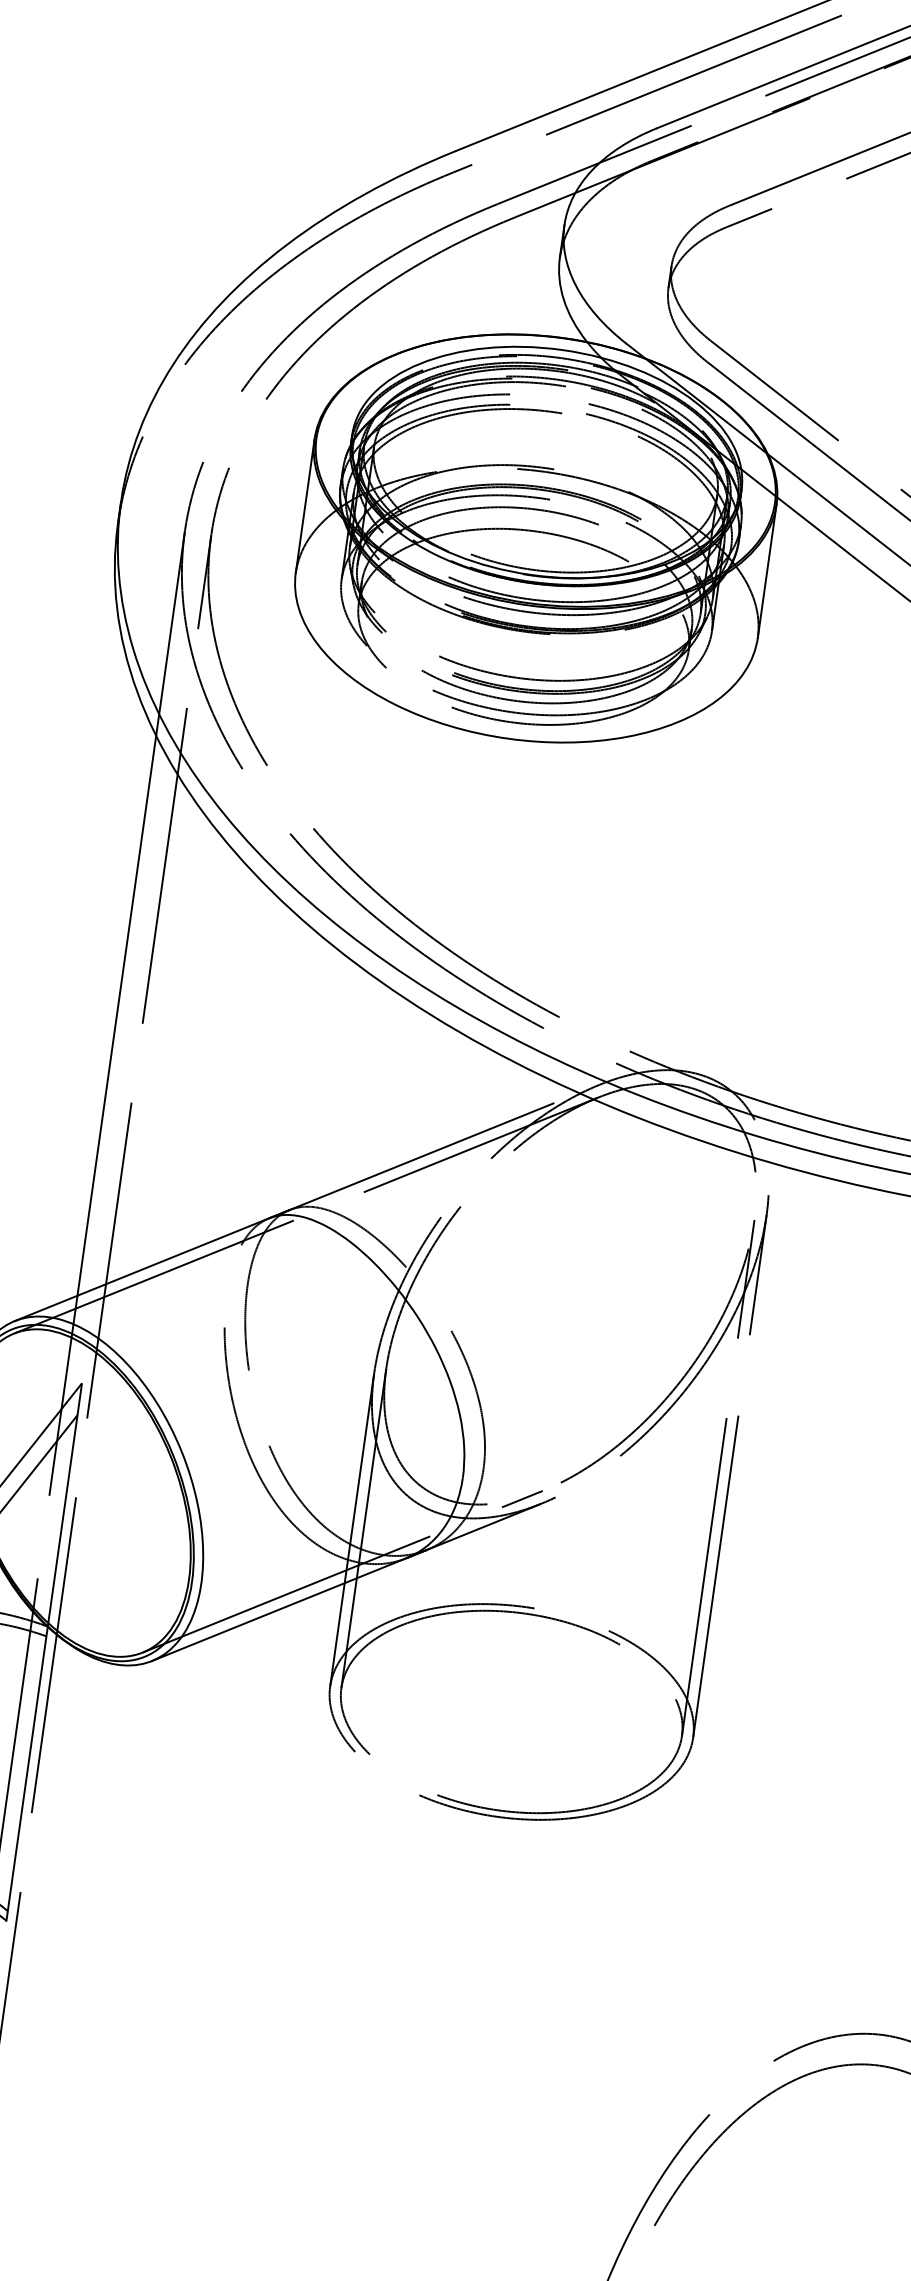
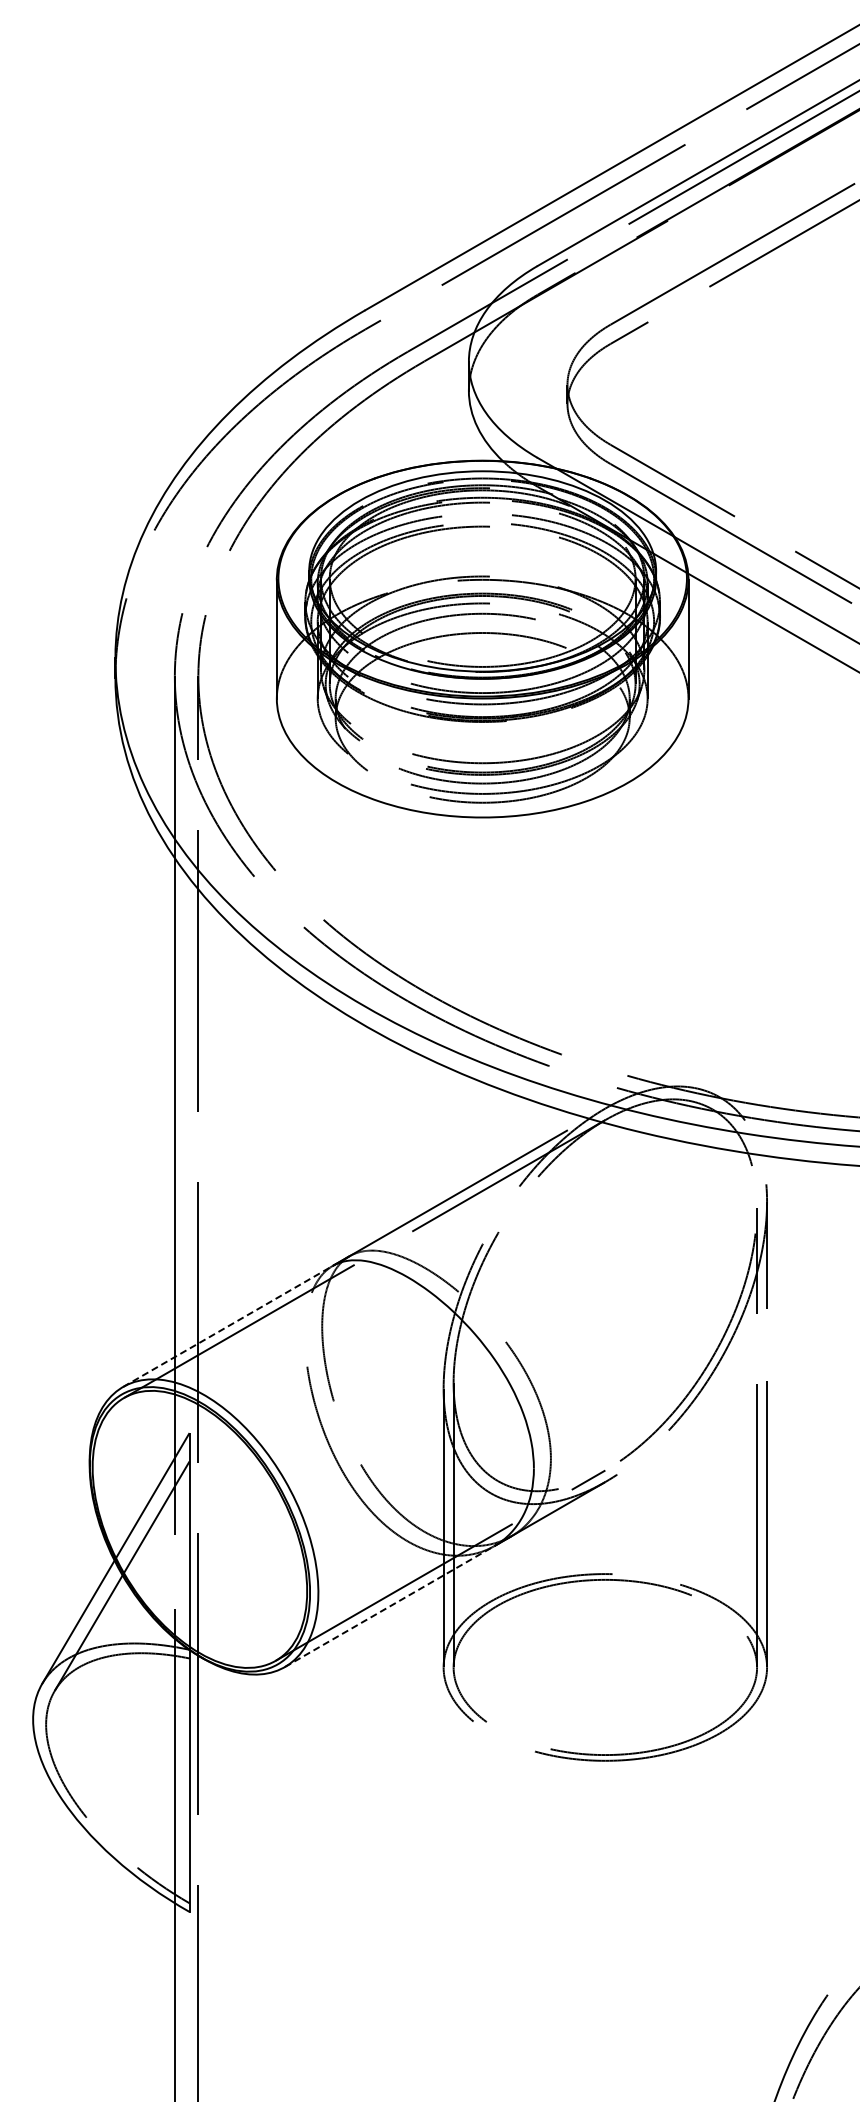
line: (142, 1269) -> (228, 1326), solid -> dashed
line: (280, 1609) -> (390, 1606), solid -> dashed

